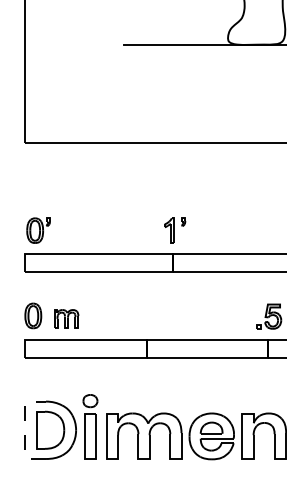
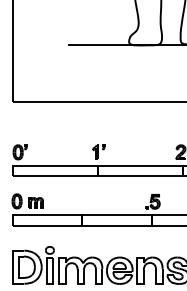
line: (25, 430) -> (12, 267), dashed -> solid

